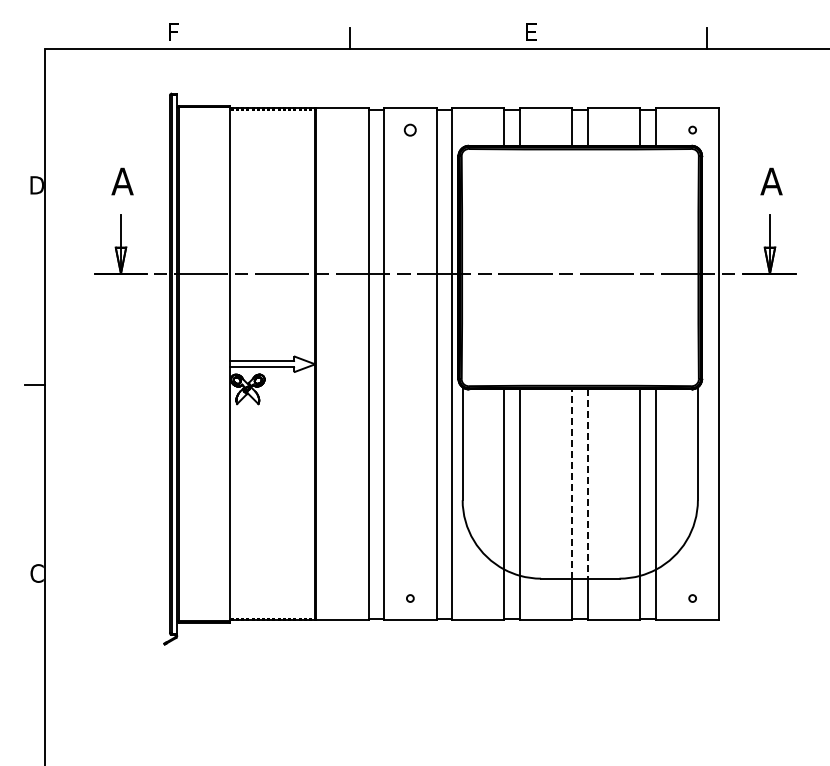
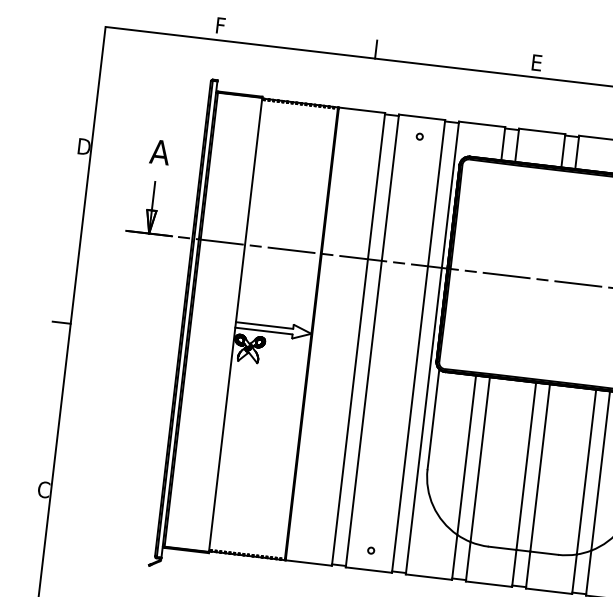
circle: (410, 129) -> (419, 136), size x0.62
line: (572, 484) -> (526, 466), dashed -> solid
line: (588, 484) -> (540, 468), dashed -> solid

